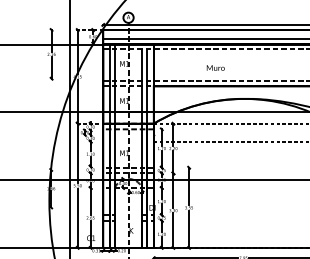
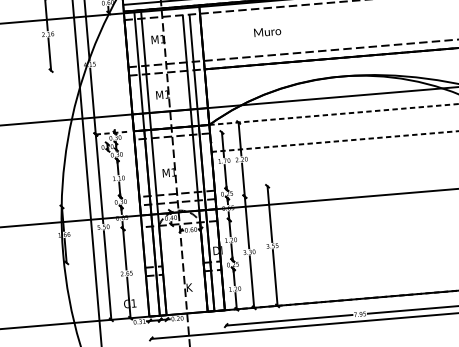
text: (215, 67) -> (267, 31), moved

